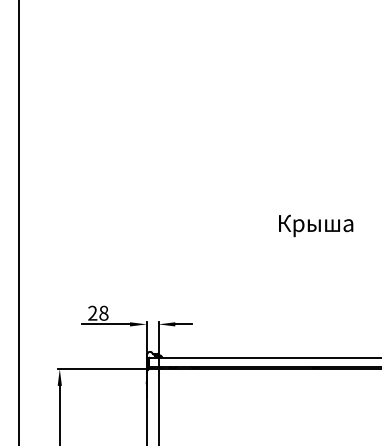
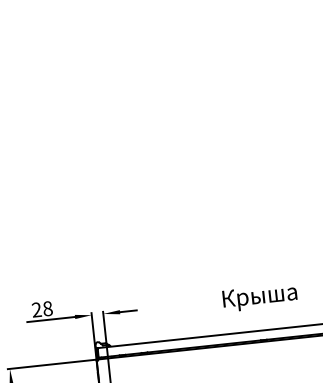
text: (316, 225) -> (260, 297), moved

